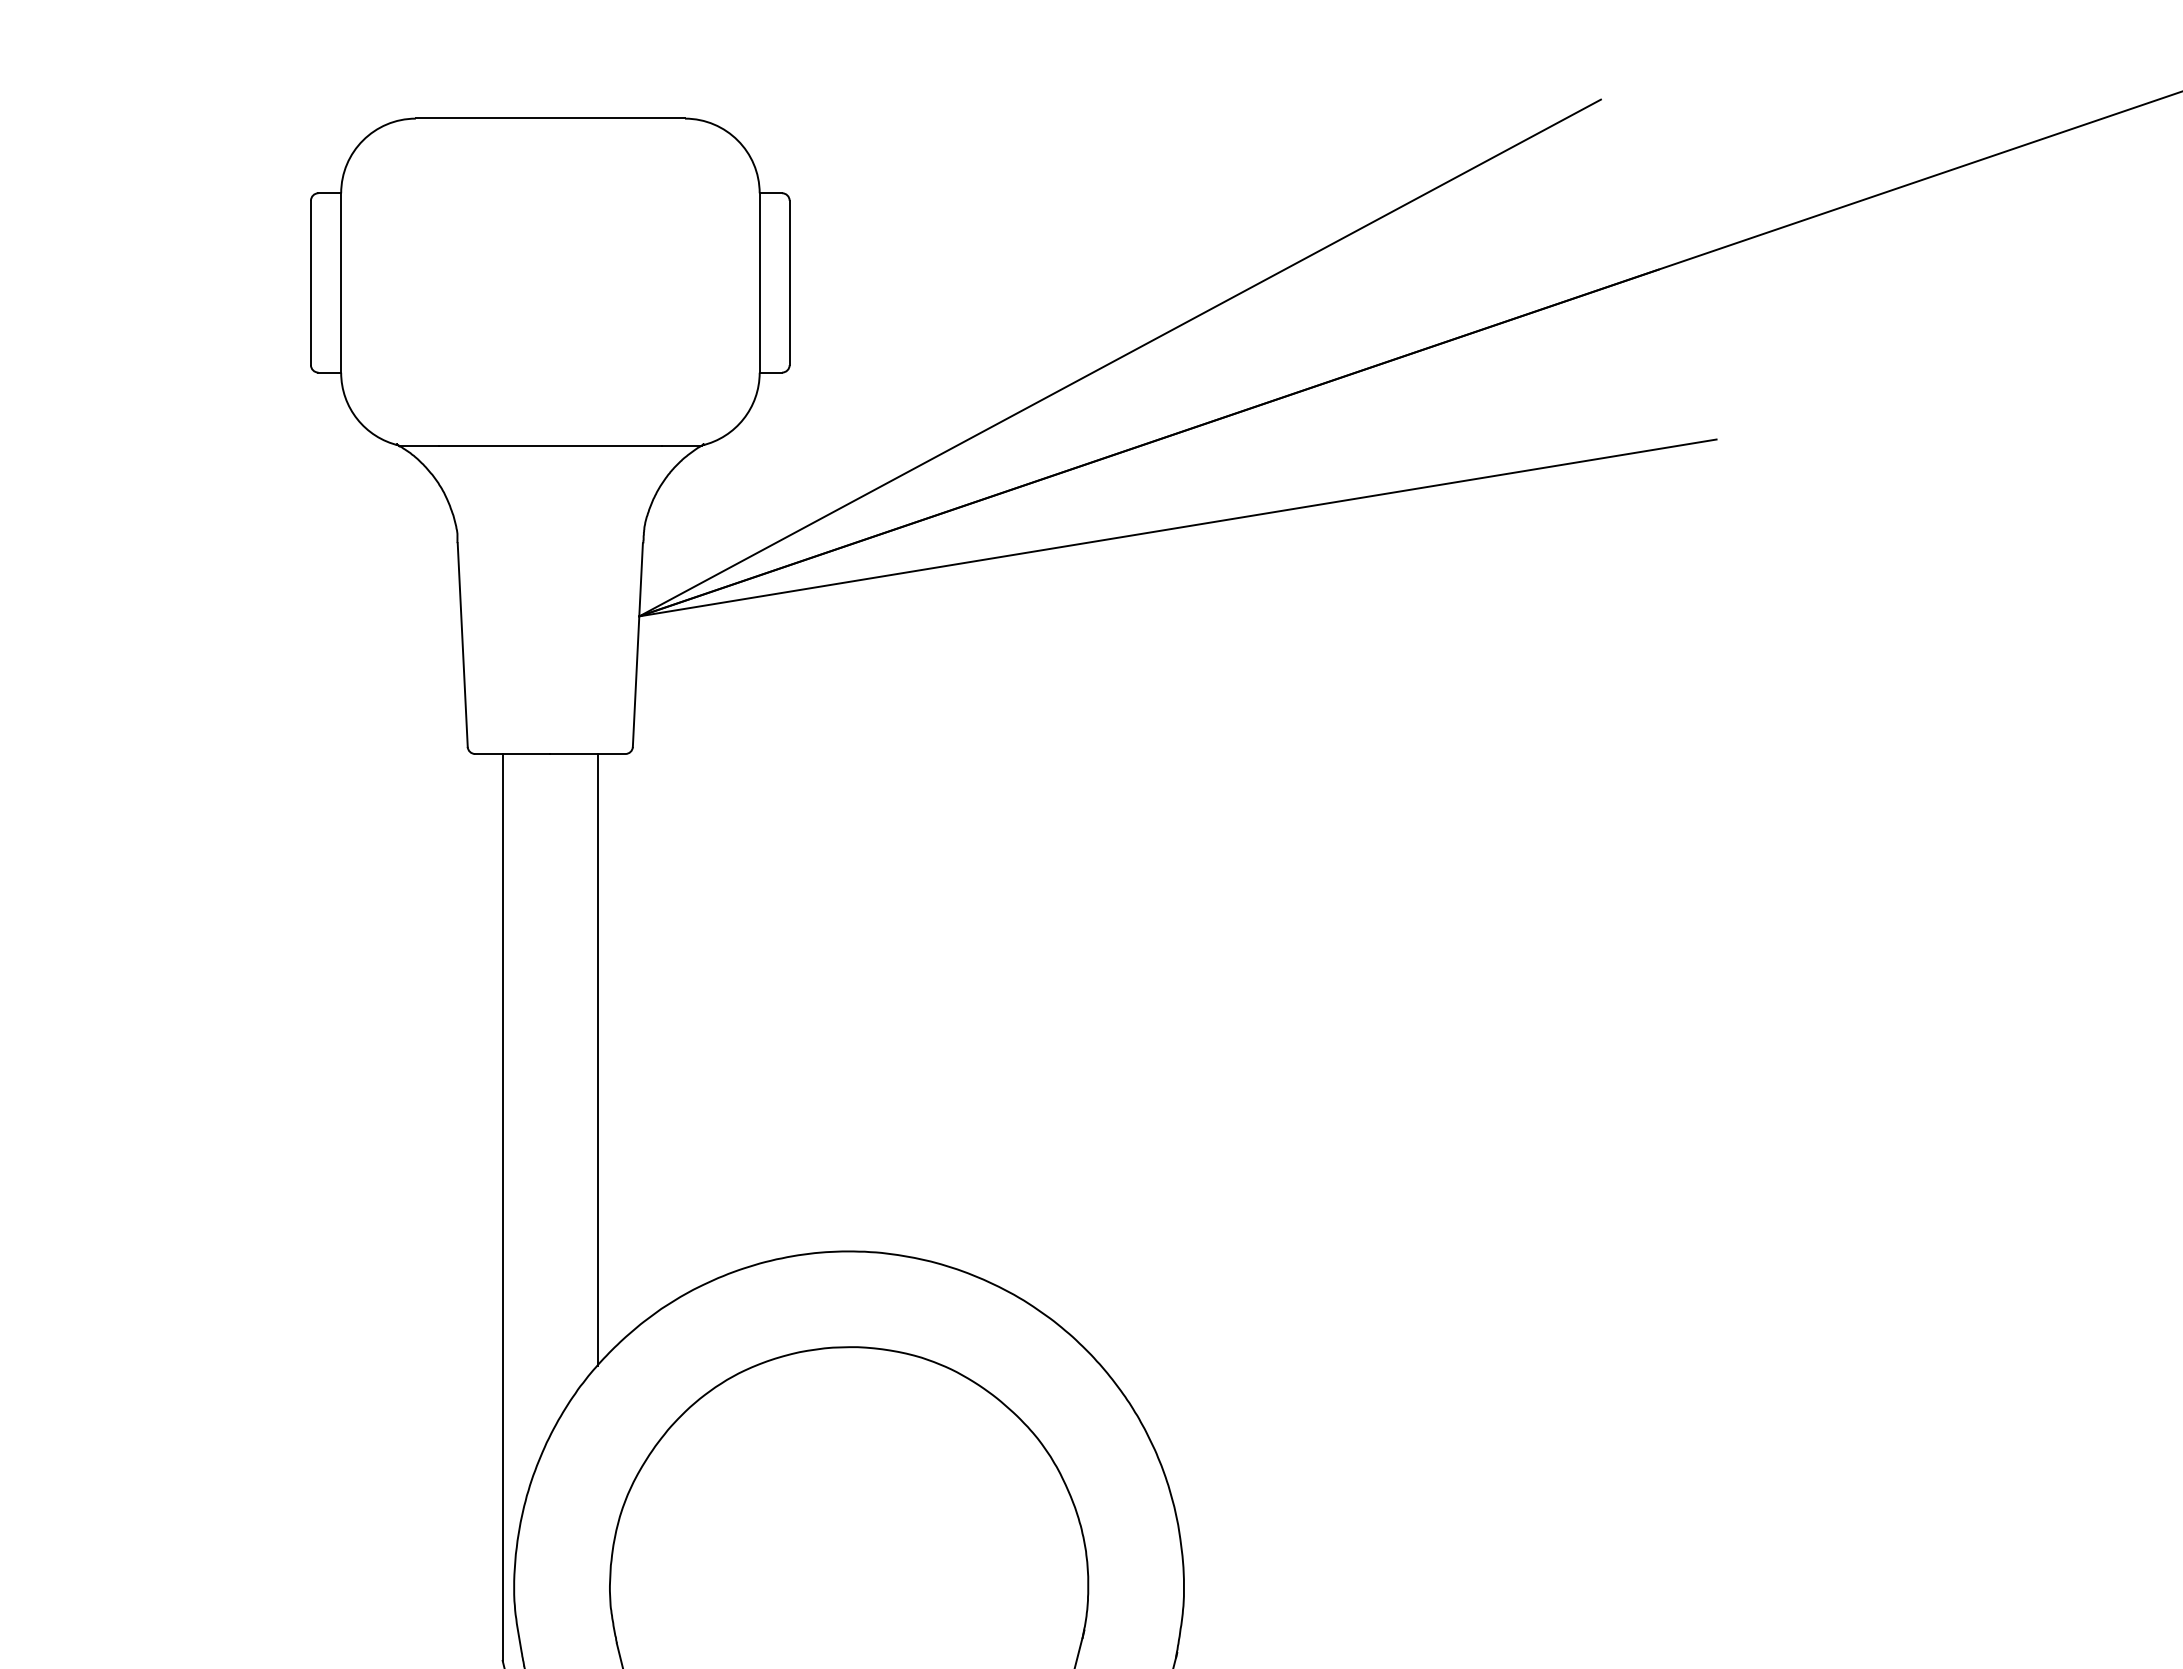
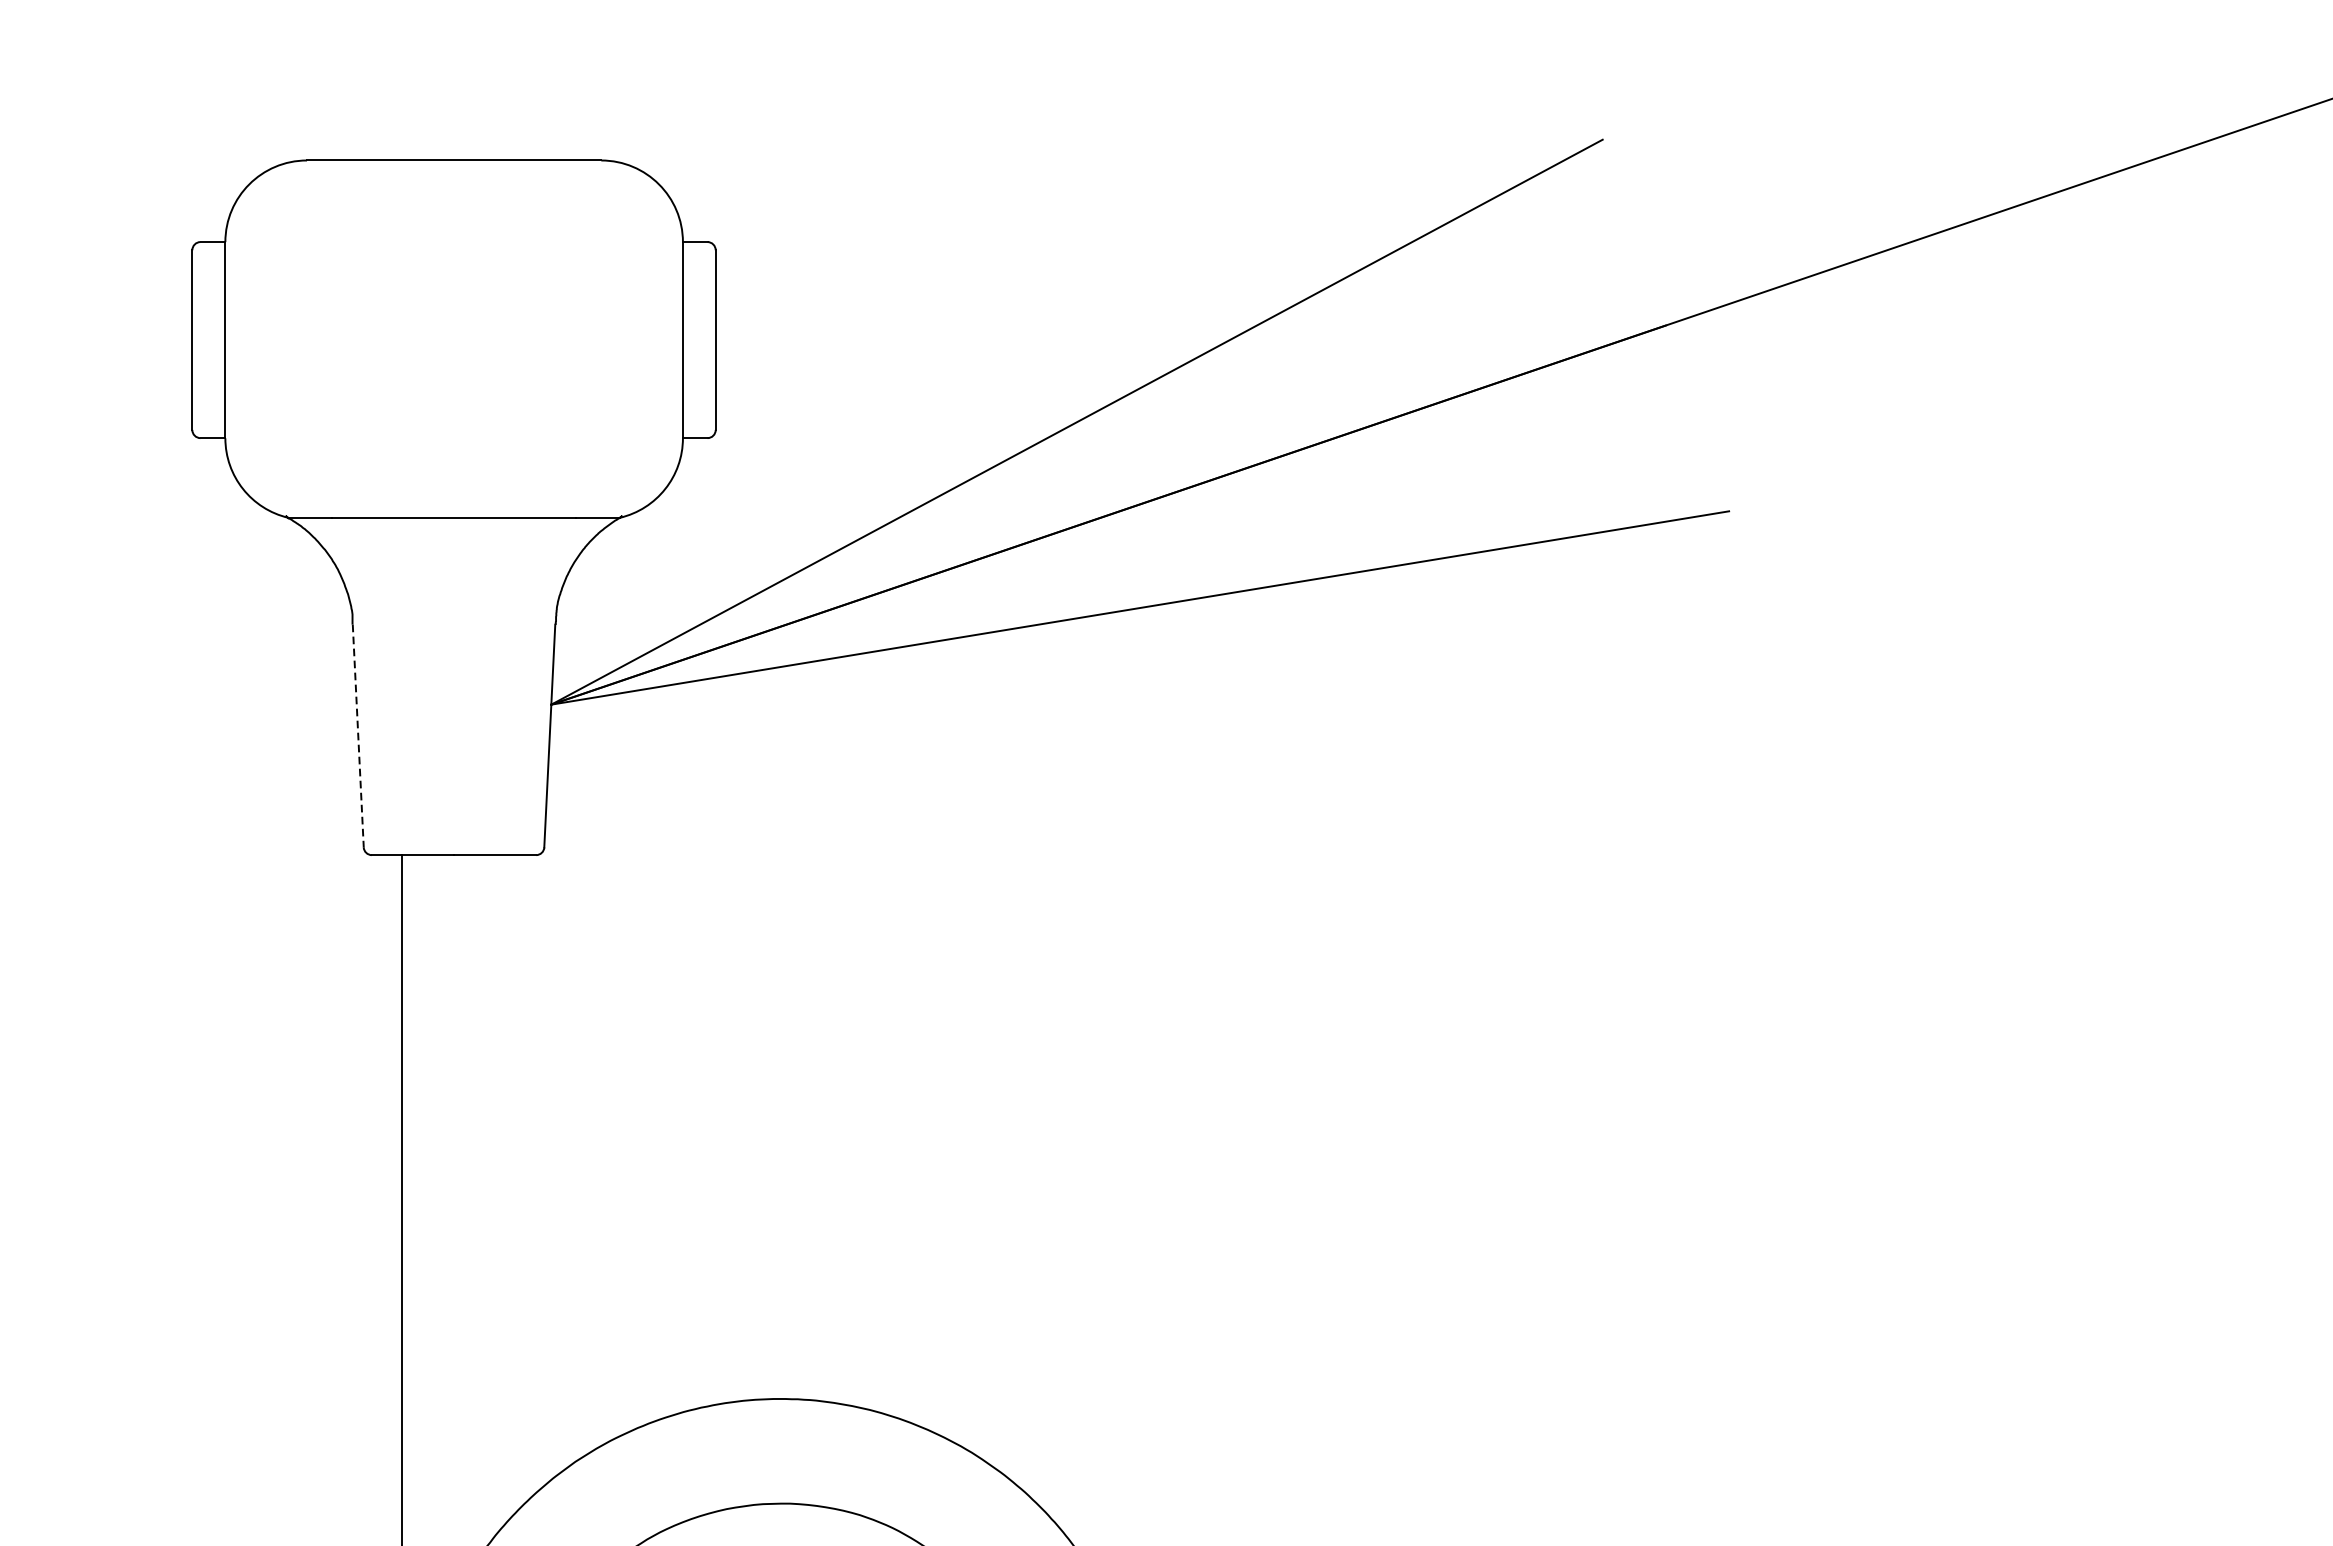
line: (462, 645) -> (358, 736), solid -> dashed
line: (598, 1059) -> (506, 1189), removed

